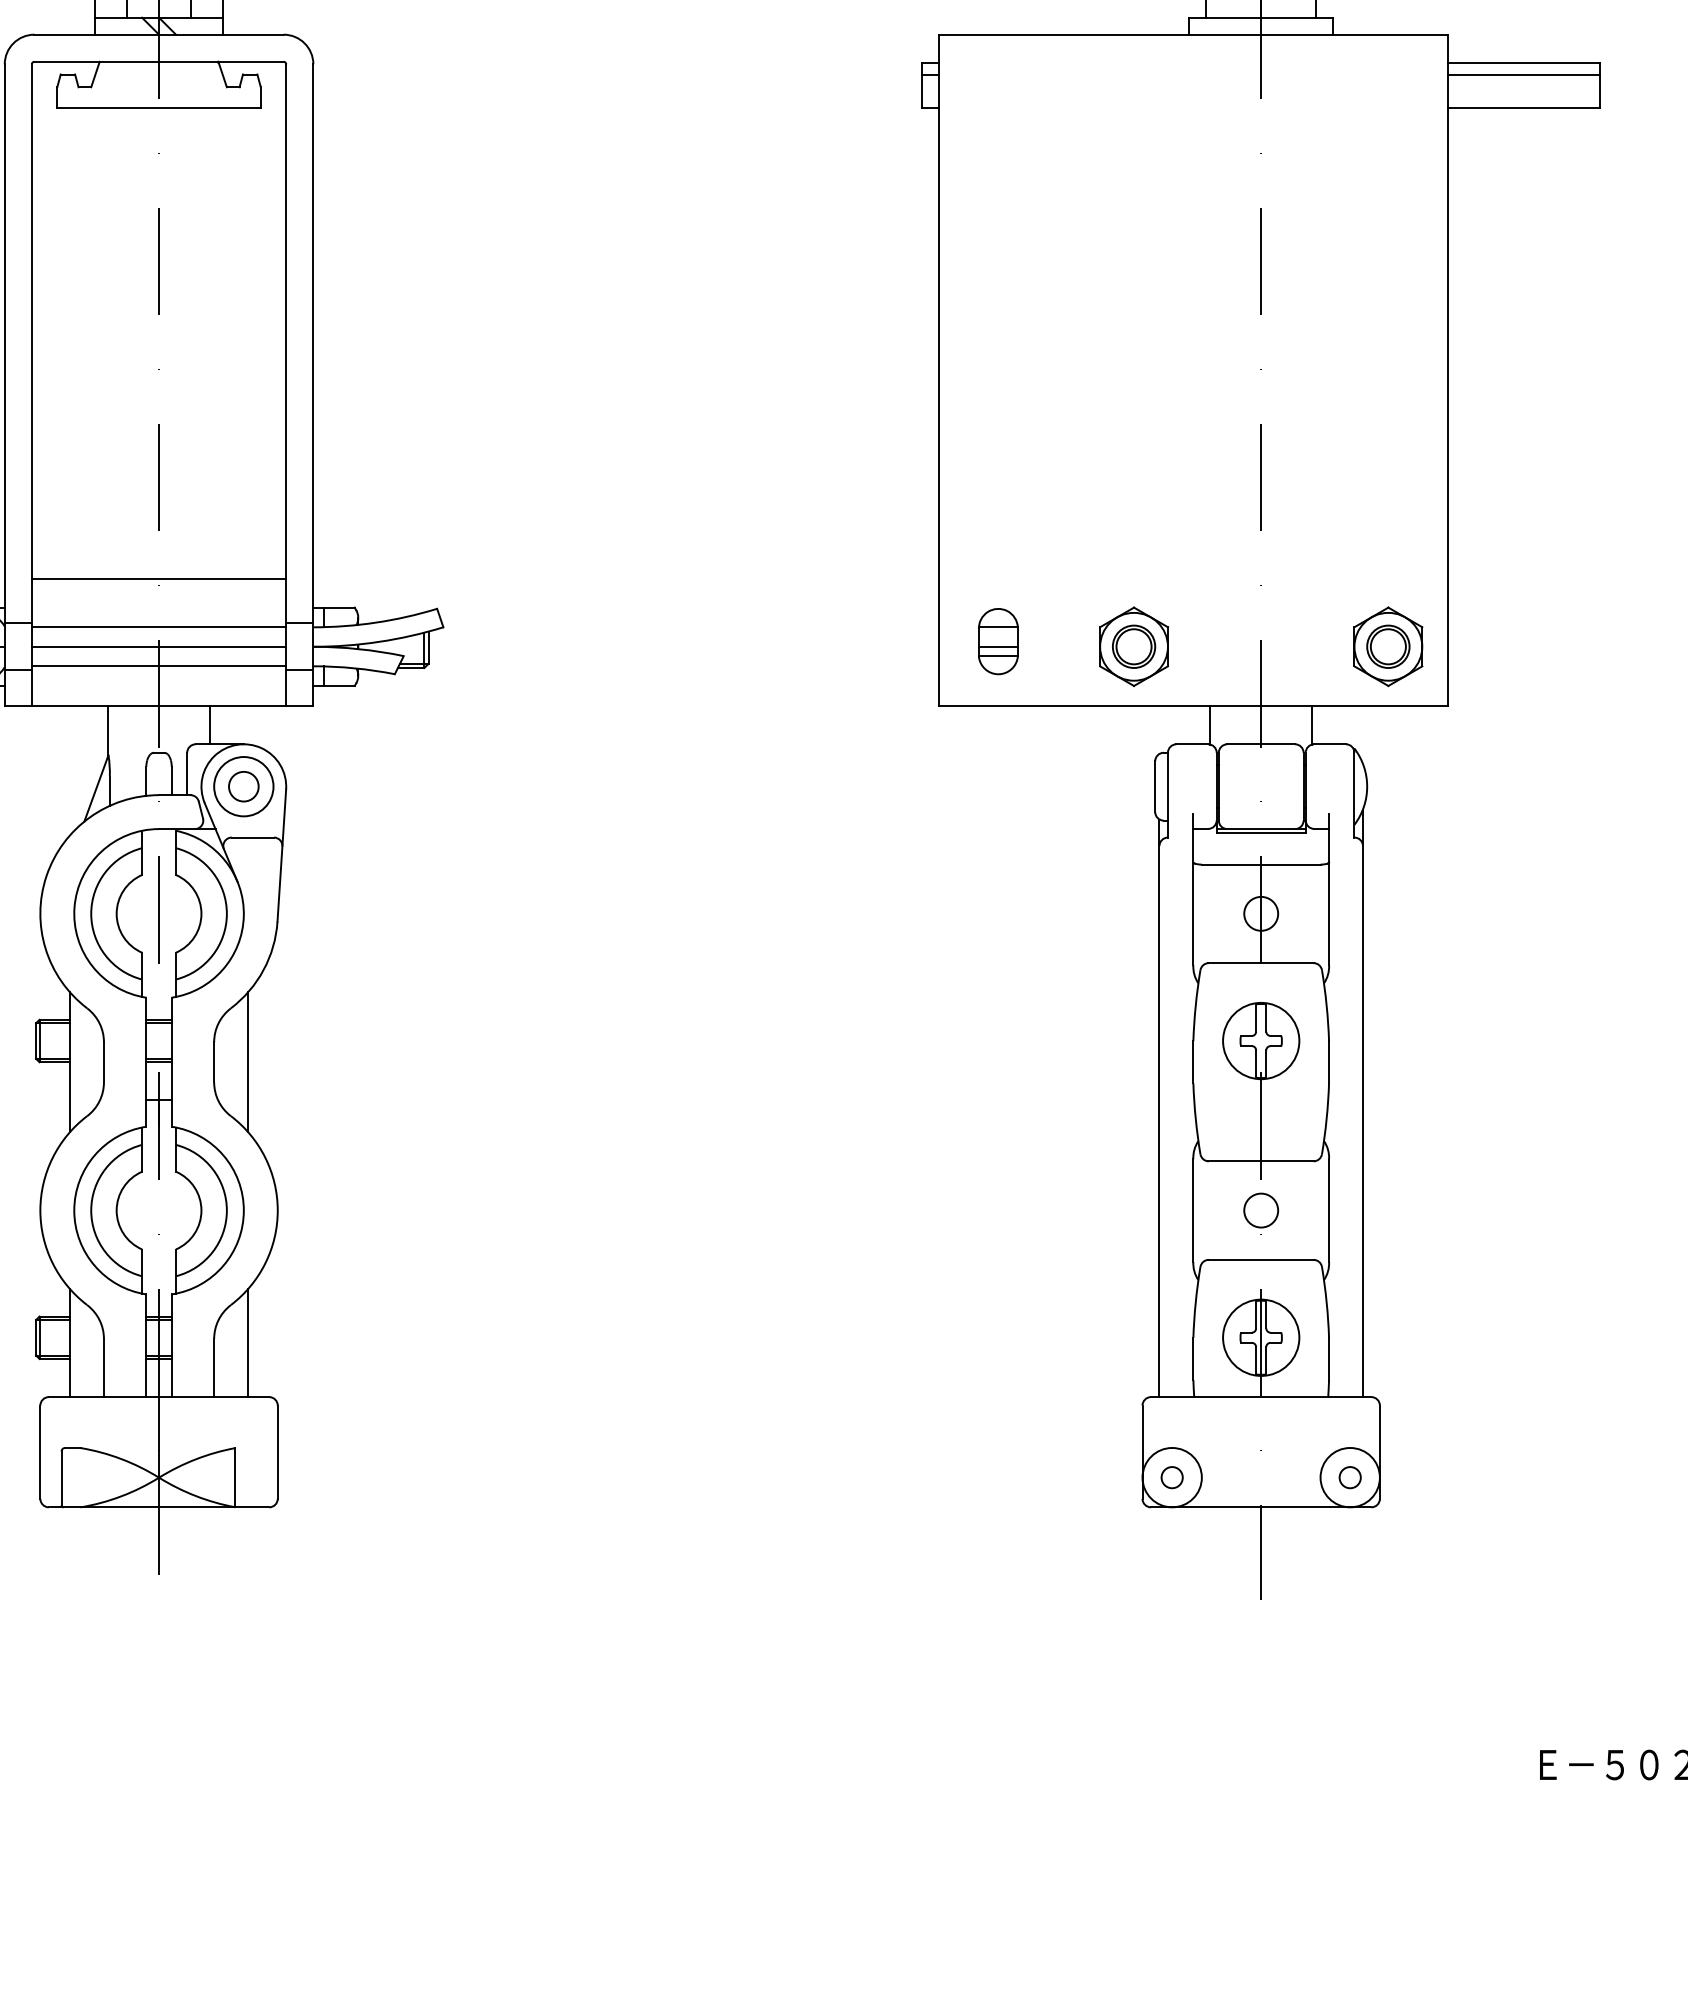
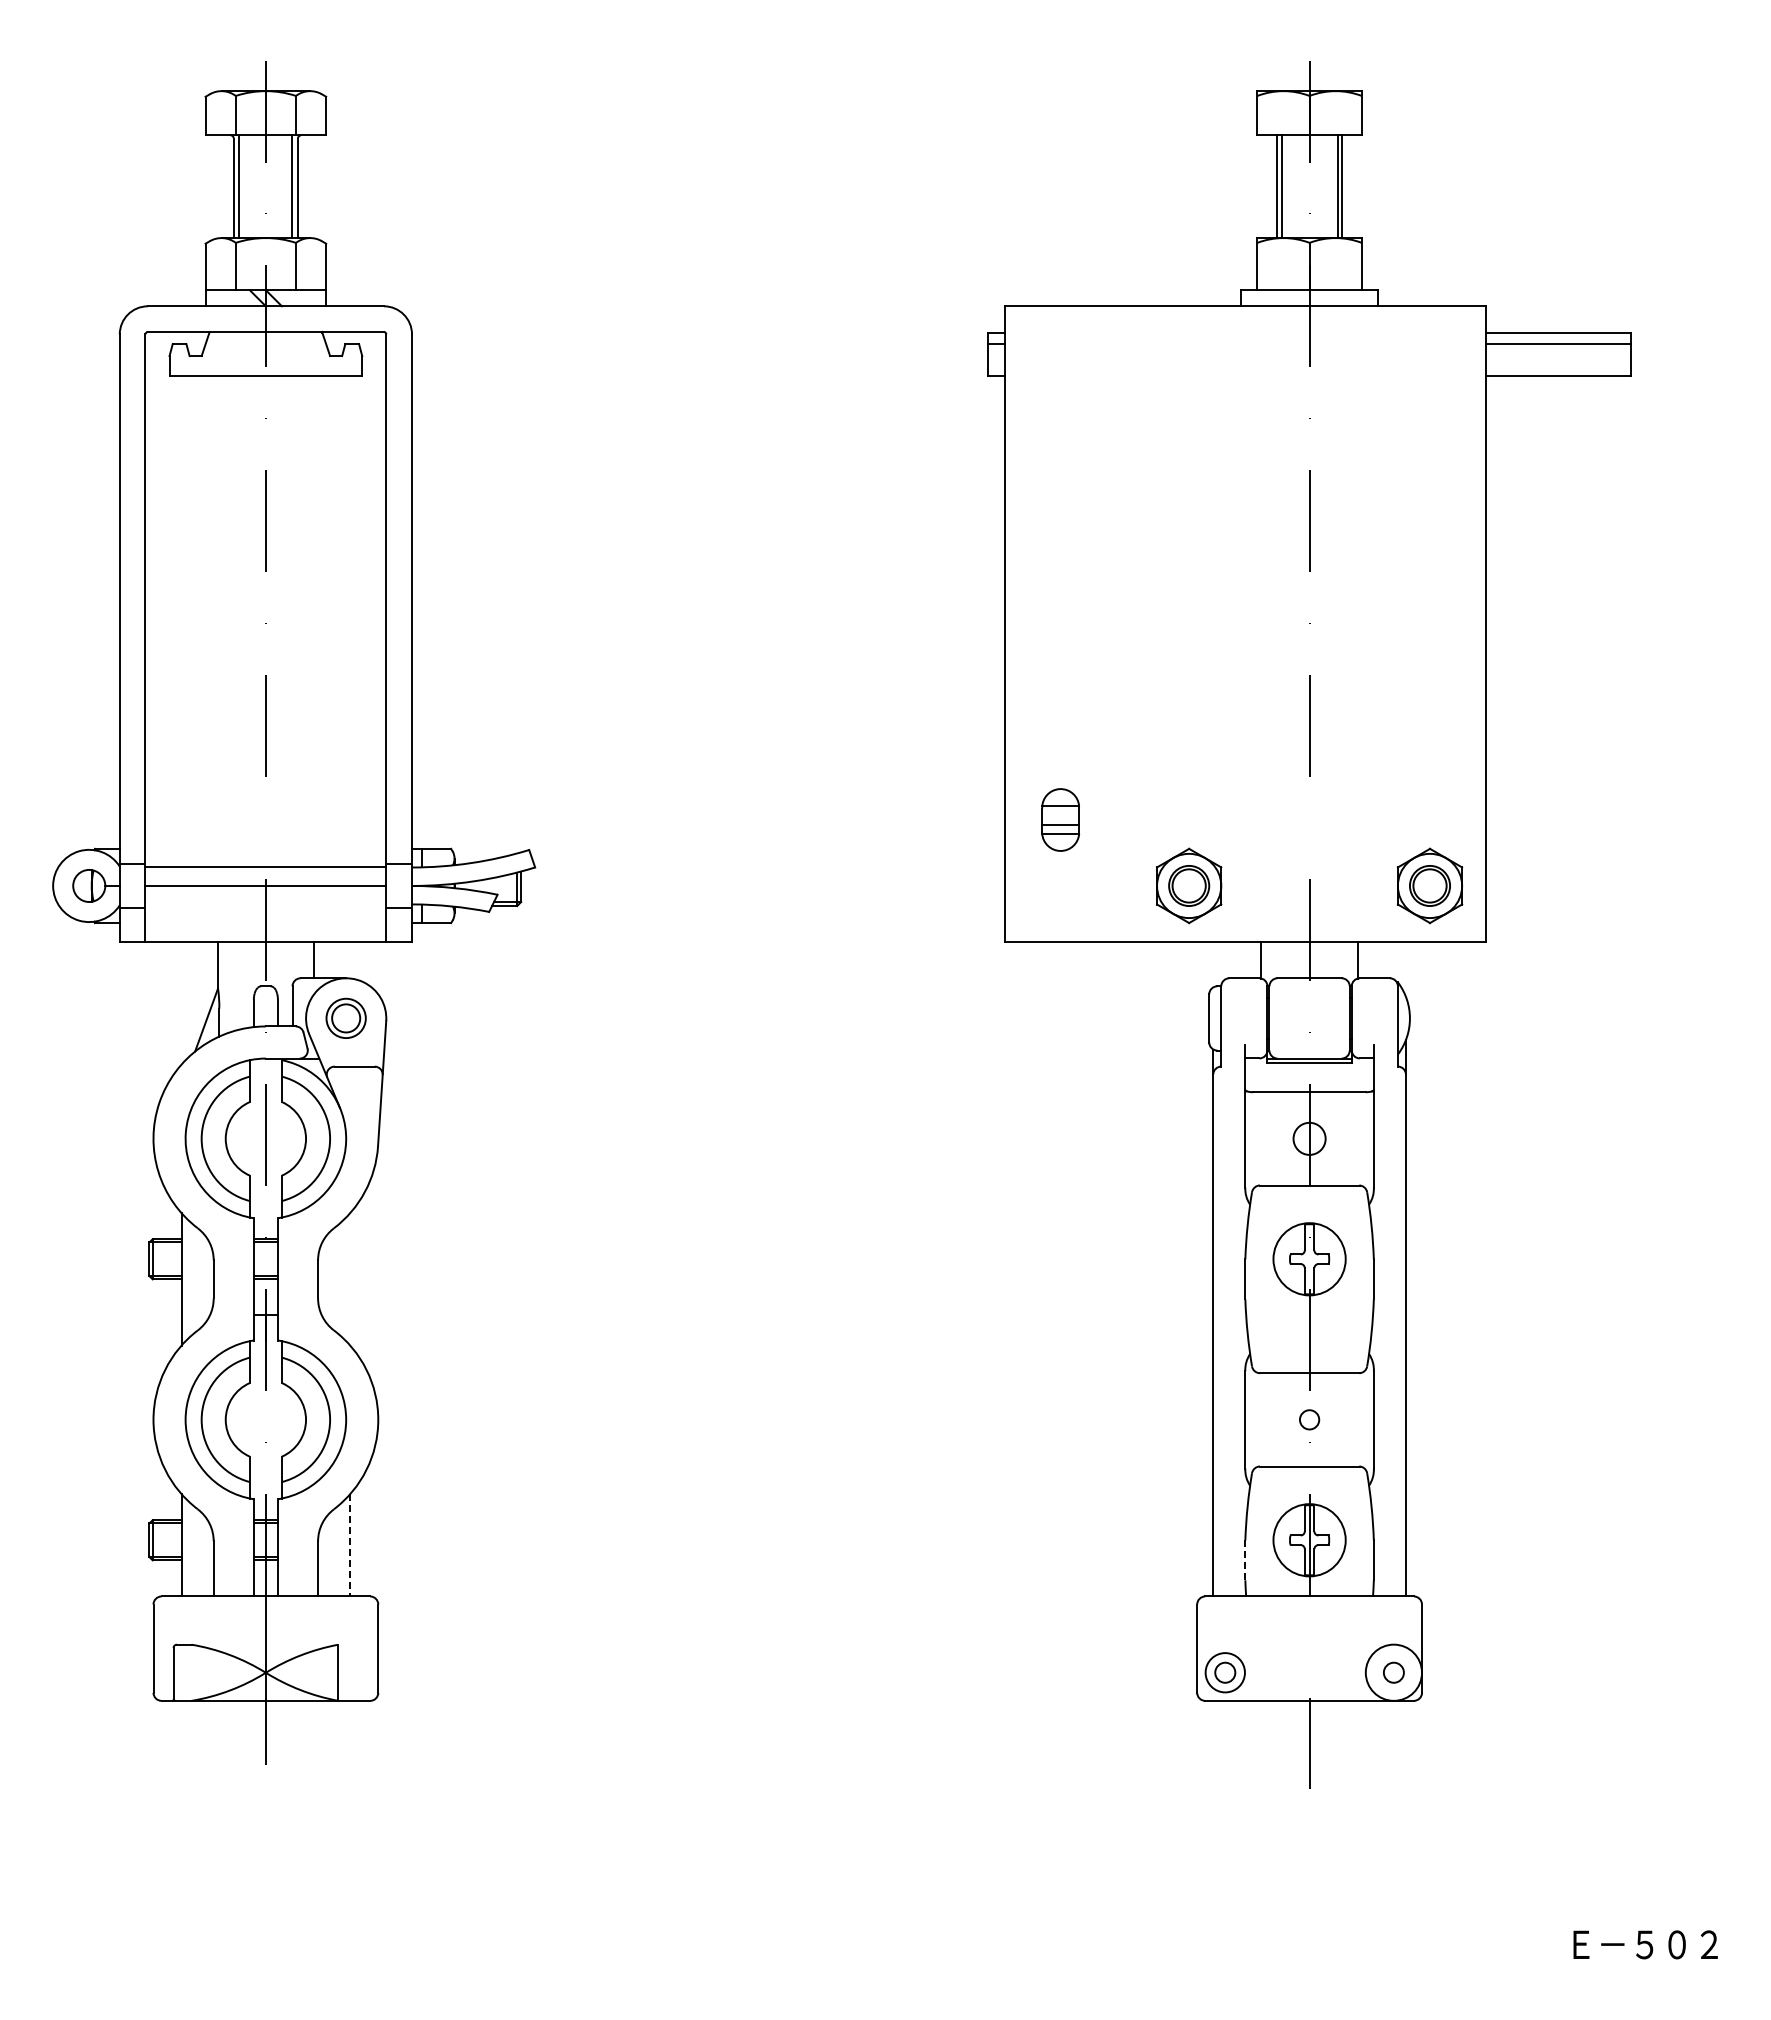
line: (158, 578) -> (265, 821), removed
part: (998, 641) -> (1060, 819), moved
line: (158, 666) -> (265, 904), removed
circle: (244, 786) -> (346, 1018), size x0.7
line: (248, 1062) -> (350, 1279), removed
circle: (1261, 1210) -> (1309, 1419), size x0.6
line: (248, 1343) -> (350, 1545), solid -> dashed
line: (1193, 1359) -> (1245, 1560), solid -> dashed
circle: (1172, 1477) -> (1225, 1672), size x0.7

